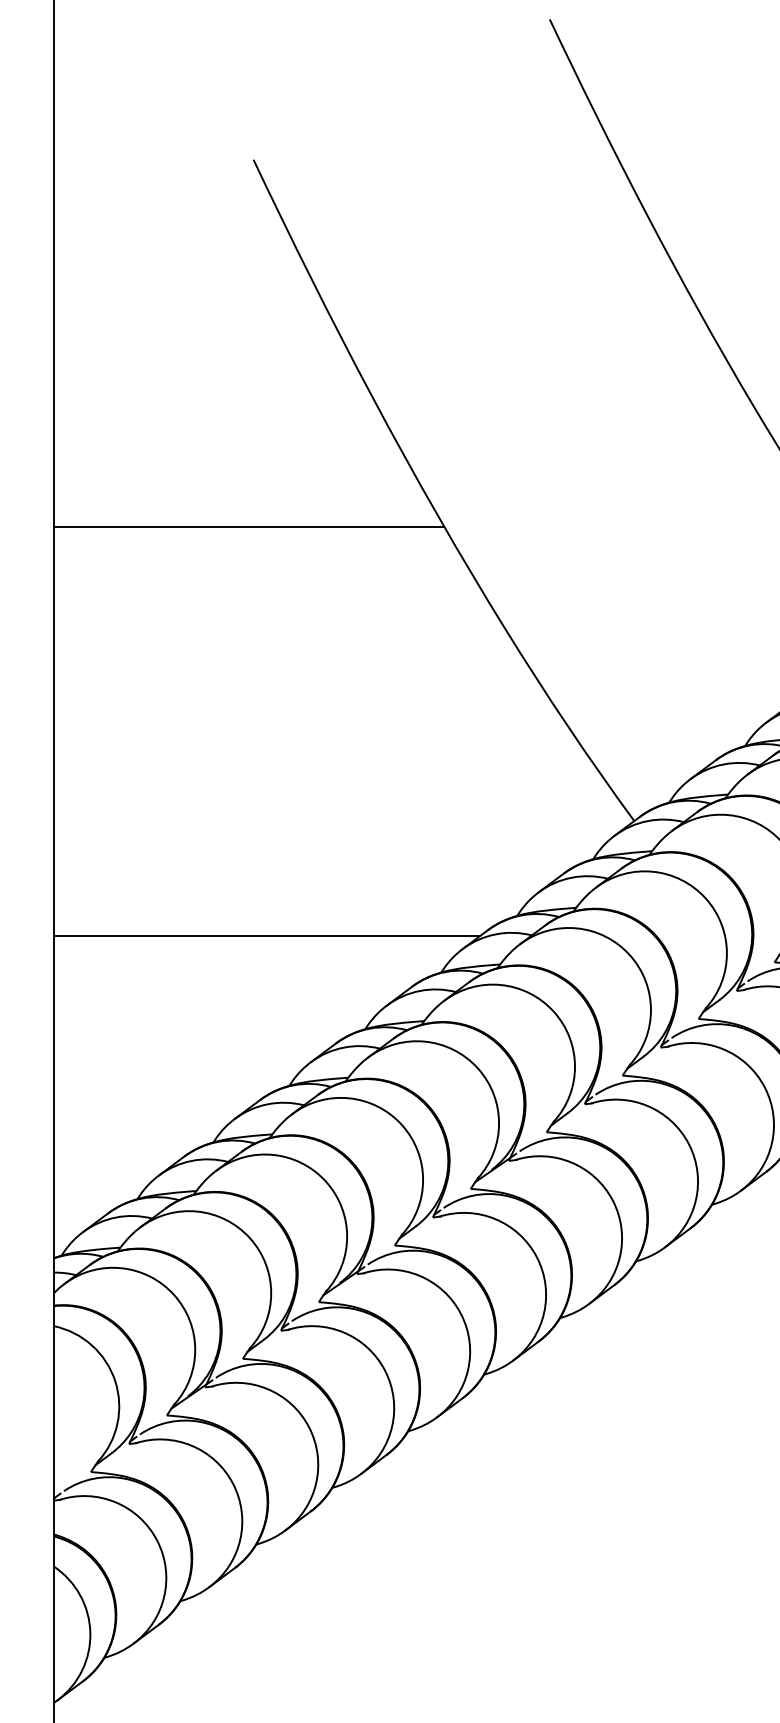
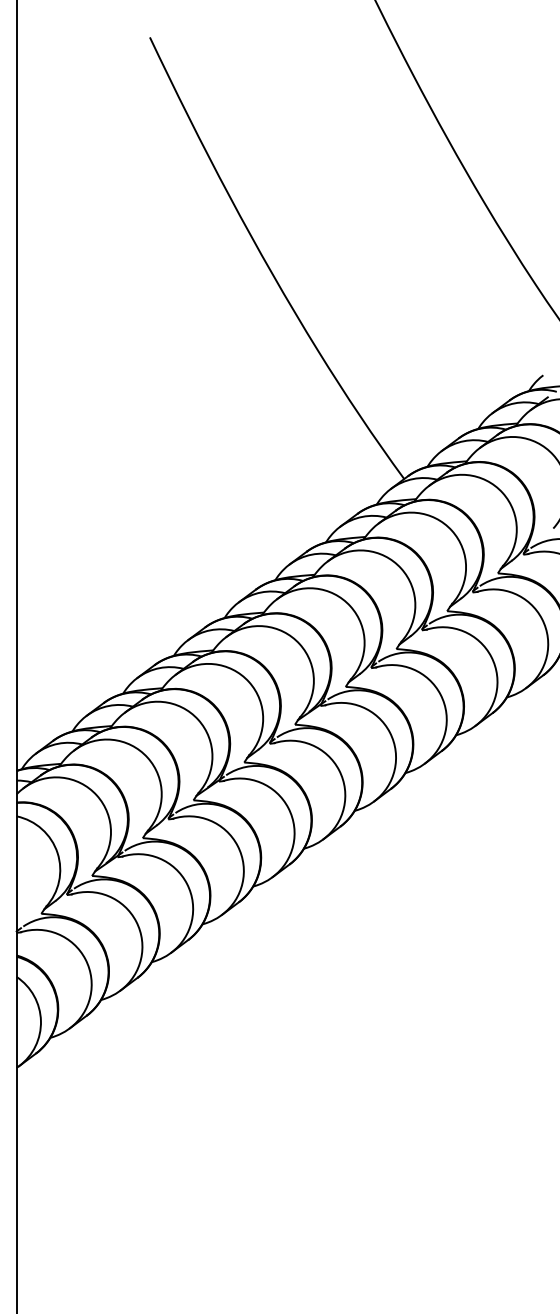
line: (248, 526) -> (146, 282), removed
line: (266, 937) -> (158, 556), removed

